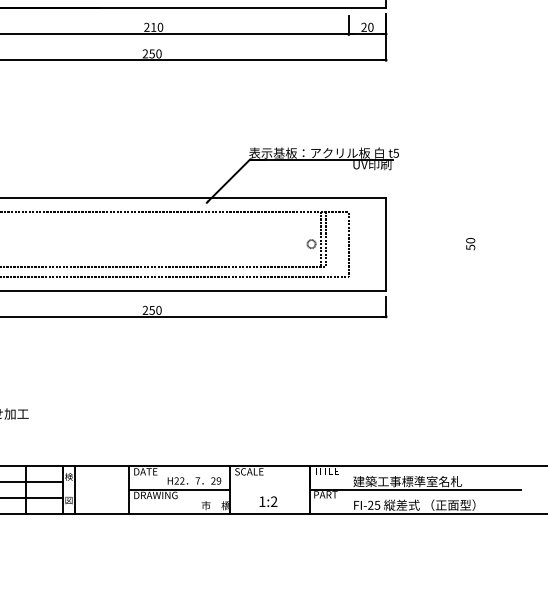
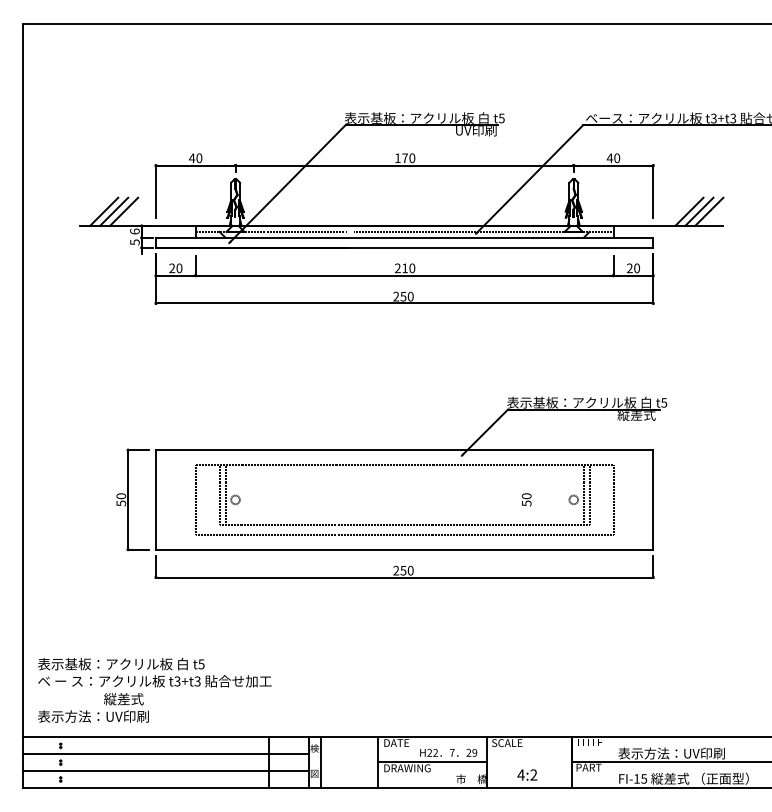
text: (371, 165) -> (637, 415), UV印刷 -> 縦差式
text: (470, 243) -> (526, 499), moved
text: (407, 481) -> (676, 753), 建築工事標準室名札 -> 表示方法：UV印刷
text: (261, 501) -> (520, 774), 1:2 -> 4:2
text: (370, 504) -> (636, 778), FI-25 -> FI-15

